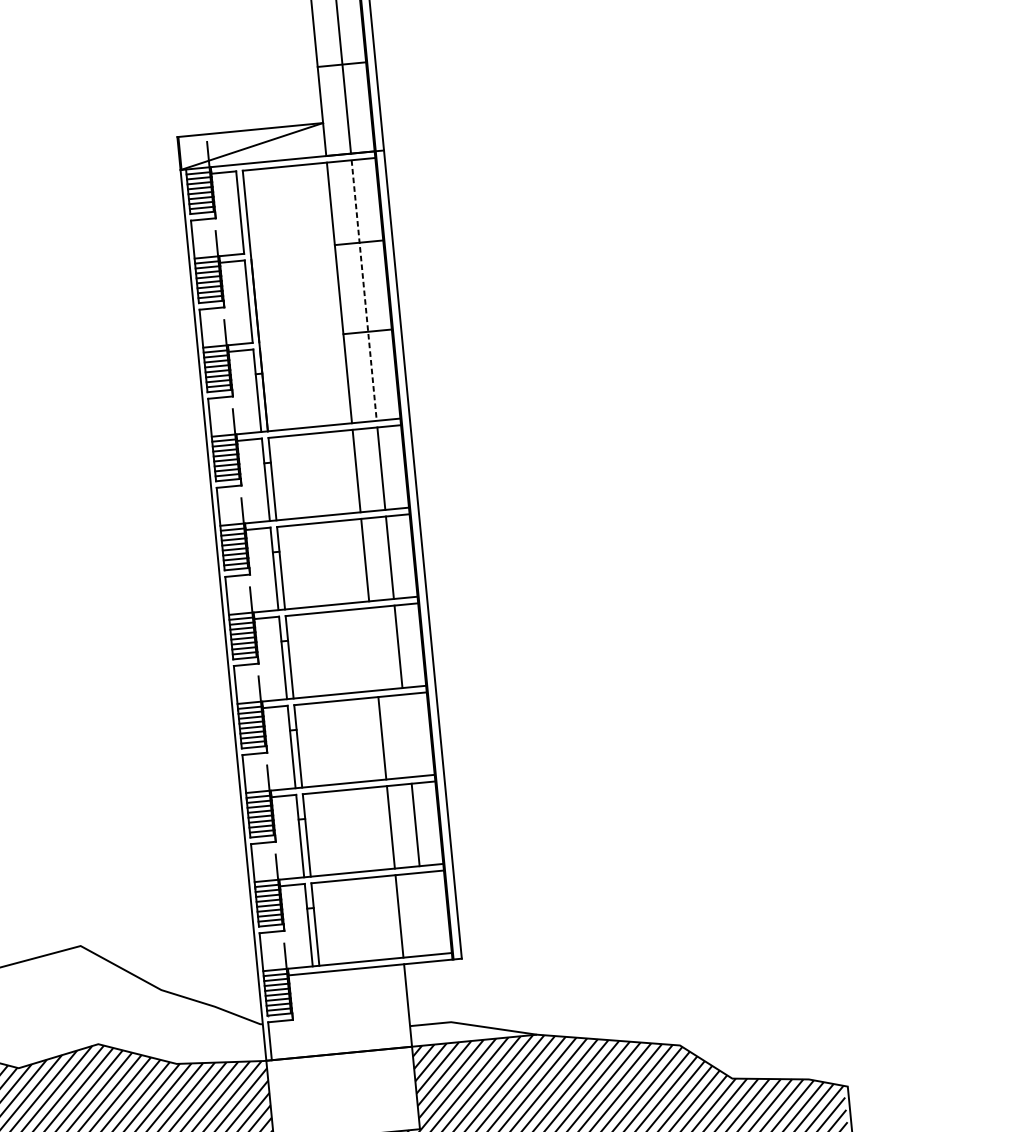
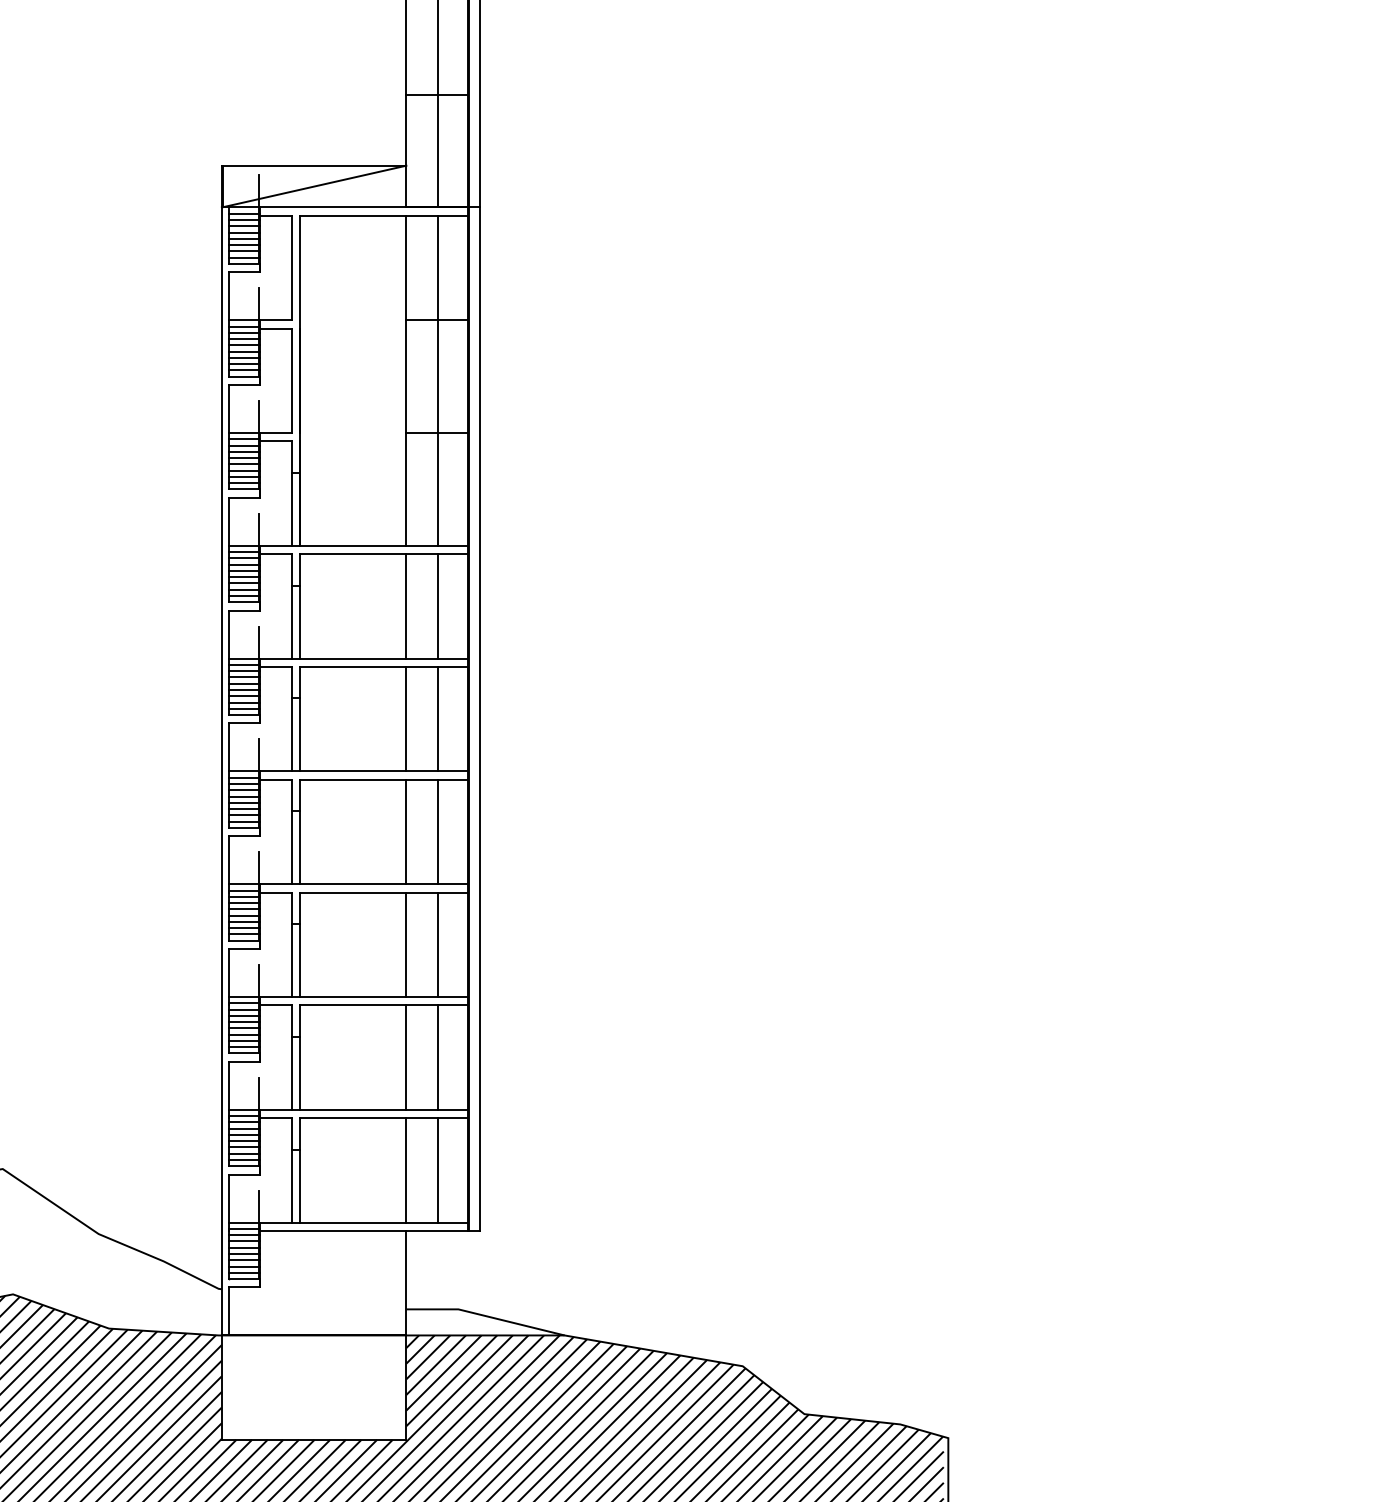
line: (364, 291) -> (437, 381), dashed -> solid
line: (373, 648) -> (406, 831), added
line: (406, 735) -> (437, 944), added
line: (424, 914) -> (437, 1170), added

